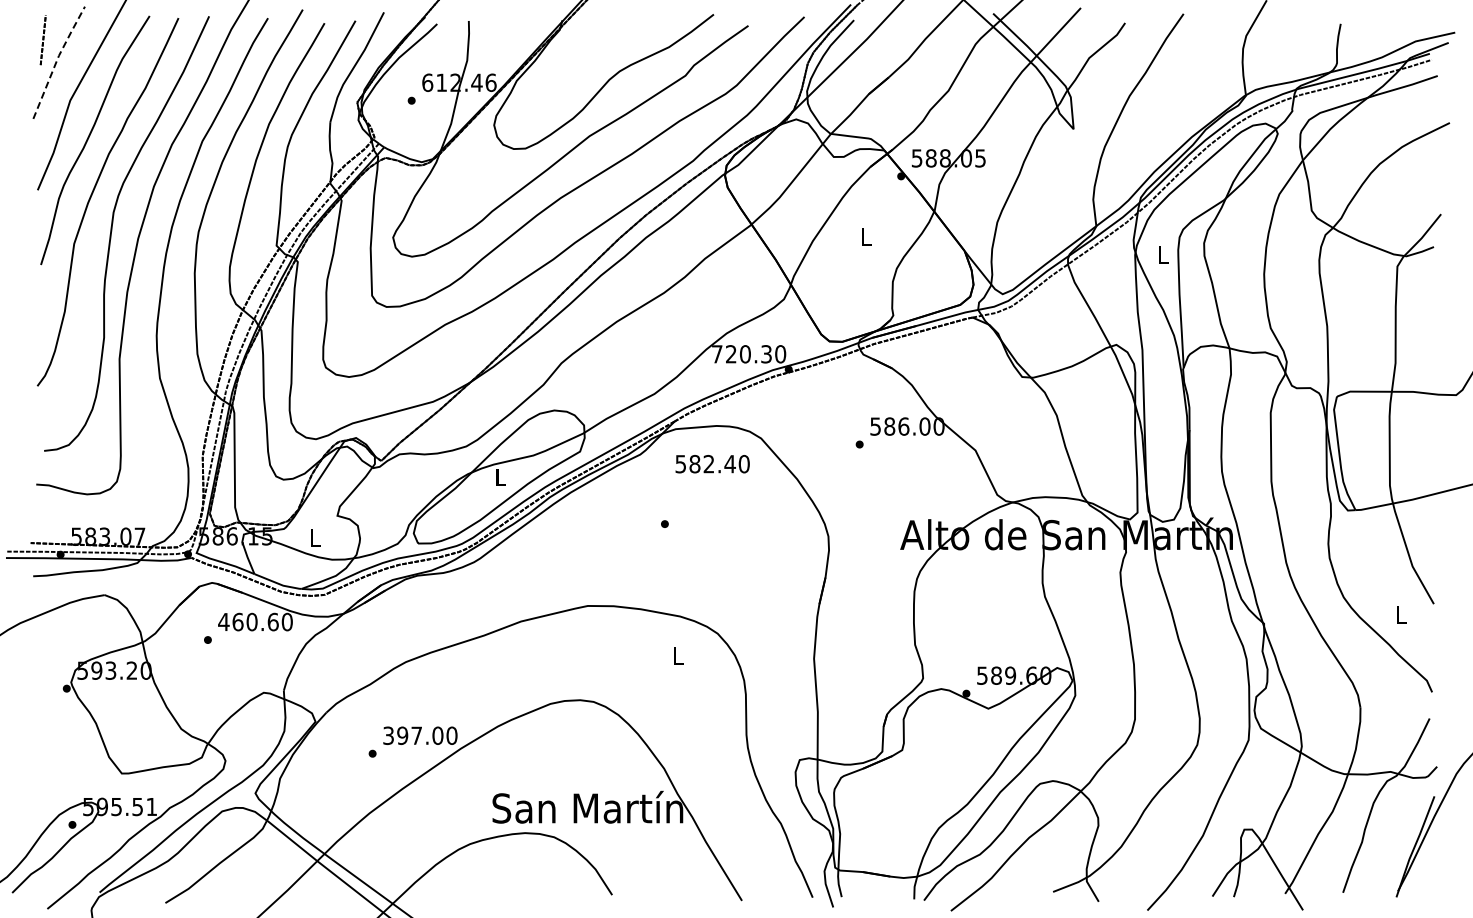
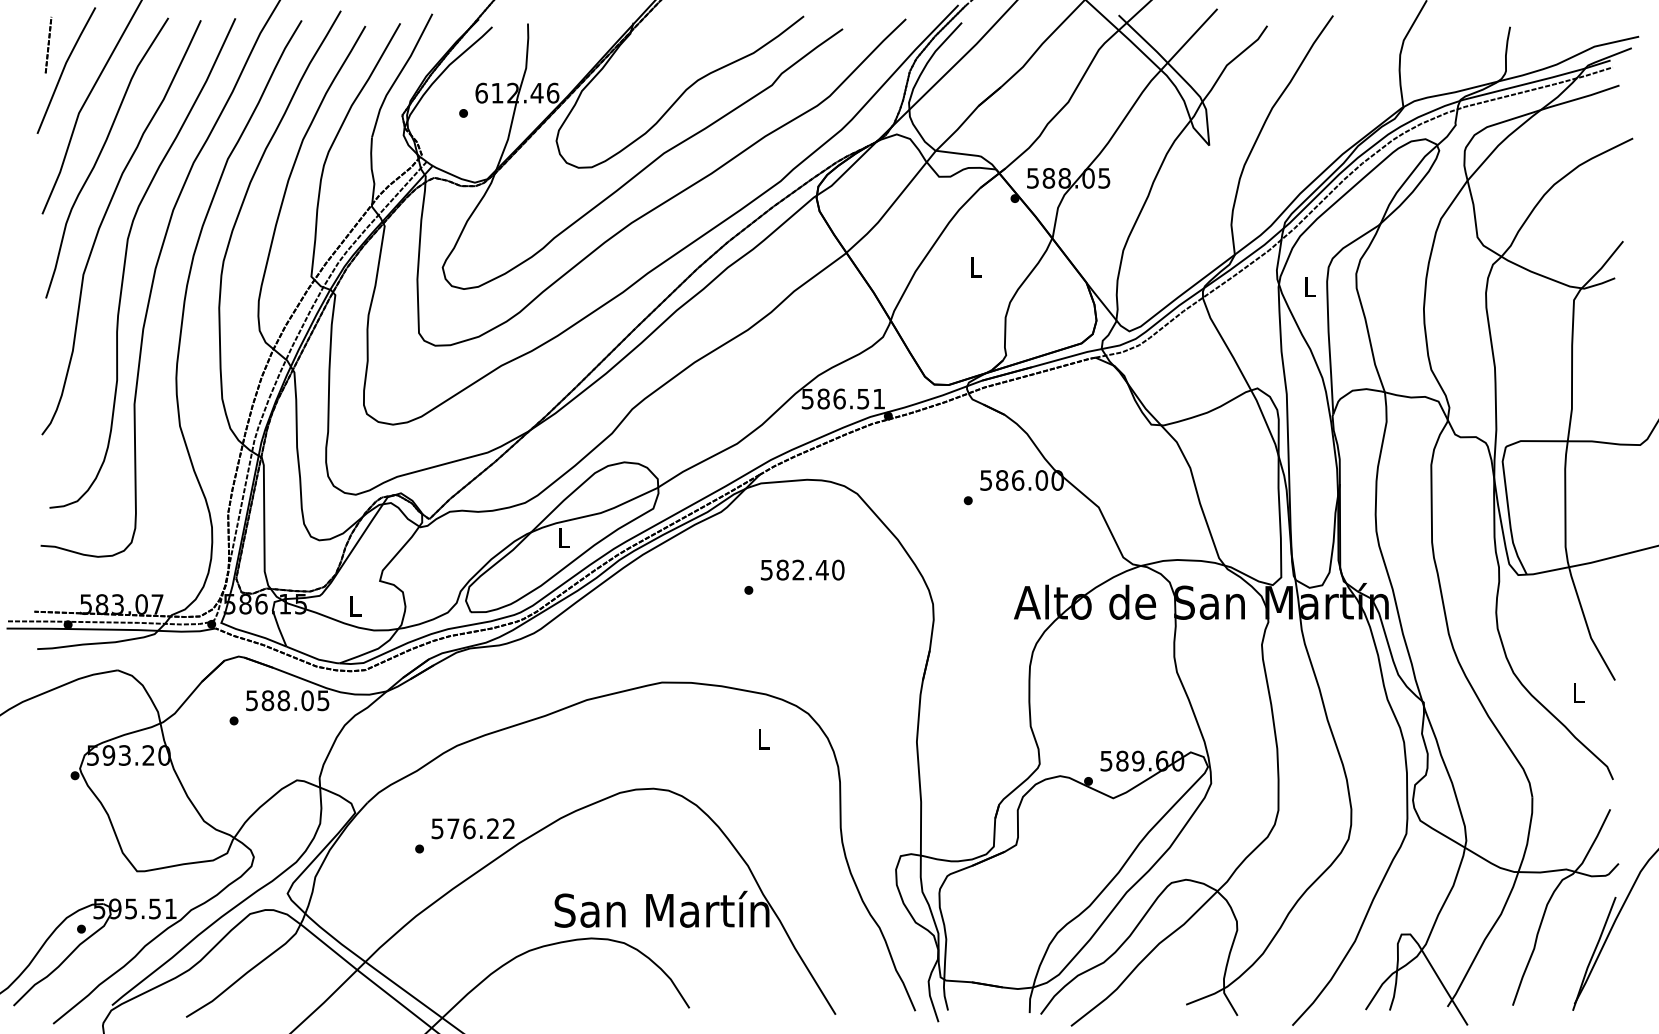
line: (57, 60) -> (64, 68), dashed -> solid
text: (749, 354) -> (844, 399), 720.30 -> 586.51
text: (712, 464) -> (802, 570), moved
text: (255, 621) -> (287, 700), 460.60 -> 588.05
text: (420, 735) -> (473, 828), 397.00 -> 576.22

